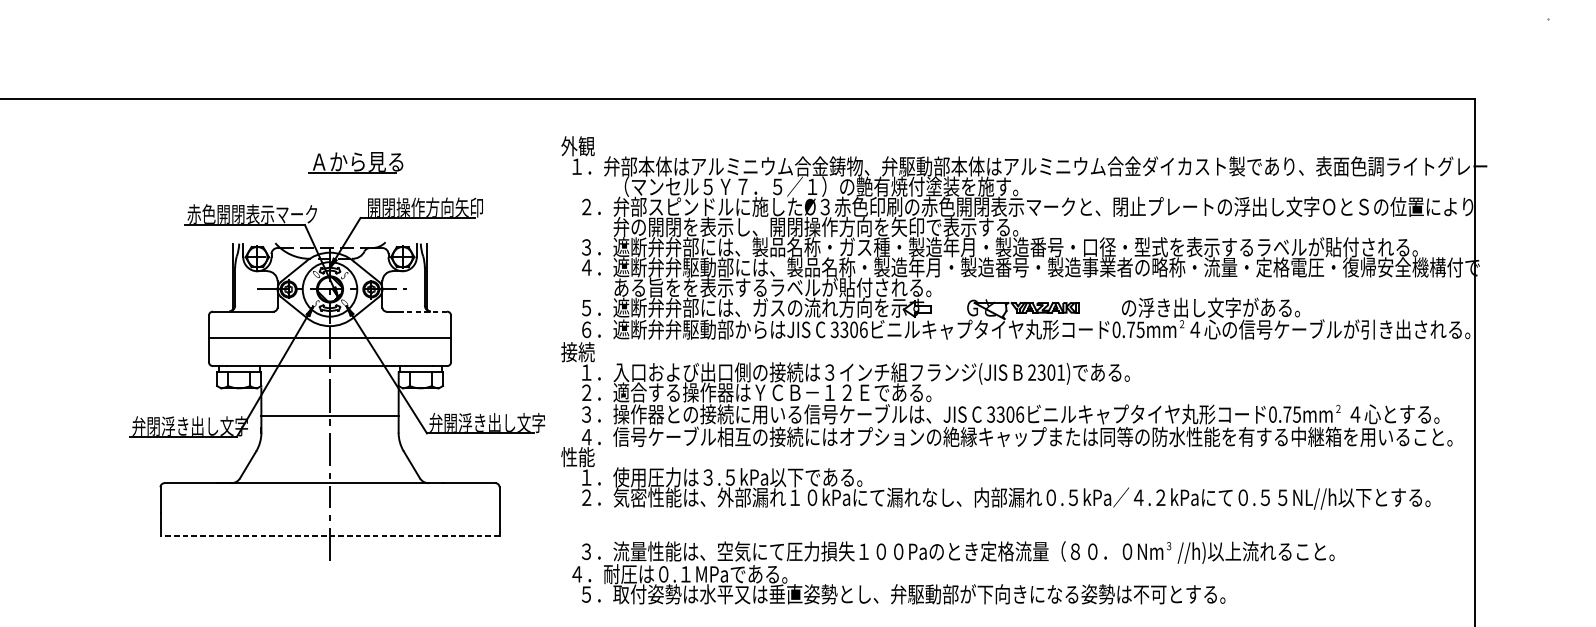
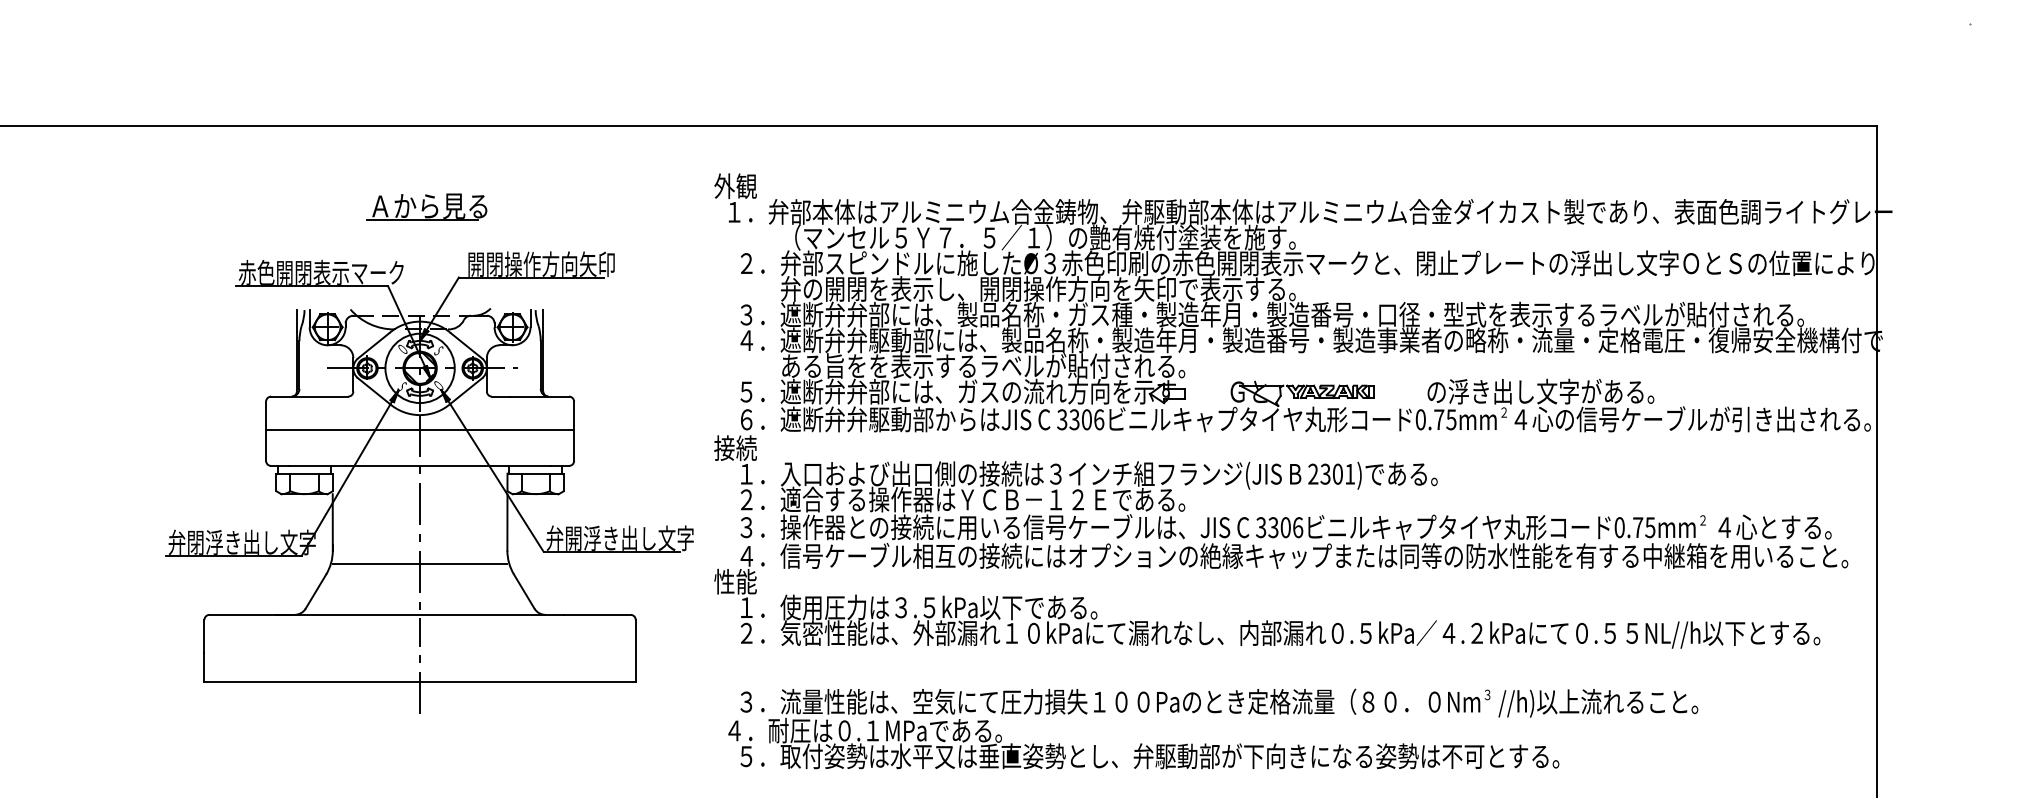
part: (355, 162) -> (426, 206), moved
line: (423, 311) -> (539, 396), dashed -> solid
line: (329, 416) -> (419, 563), moved
line: (330, 535) -> (420, 681), dashed -> solid

